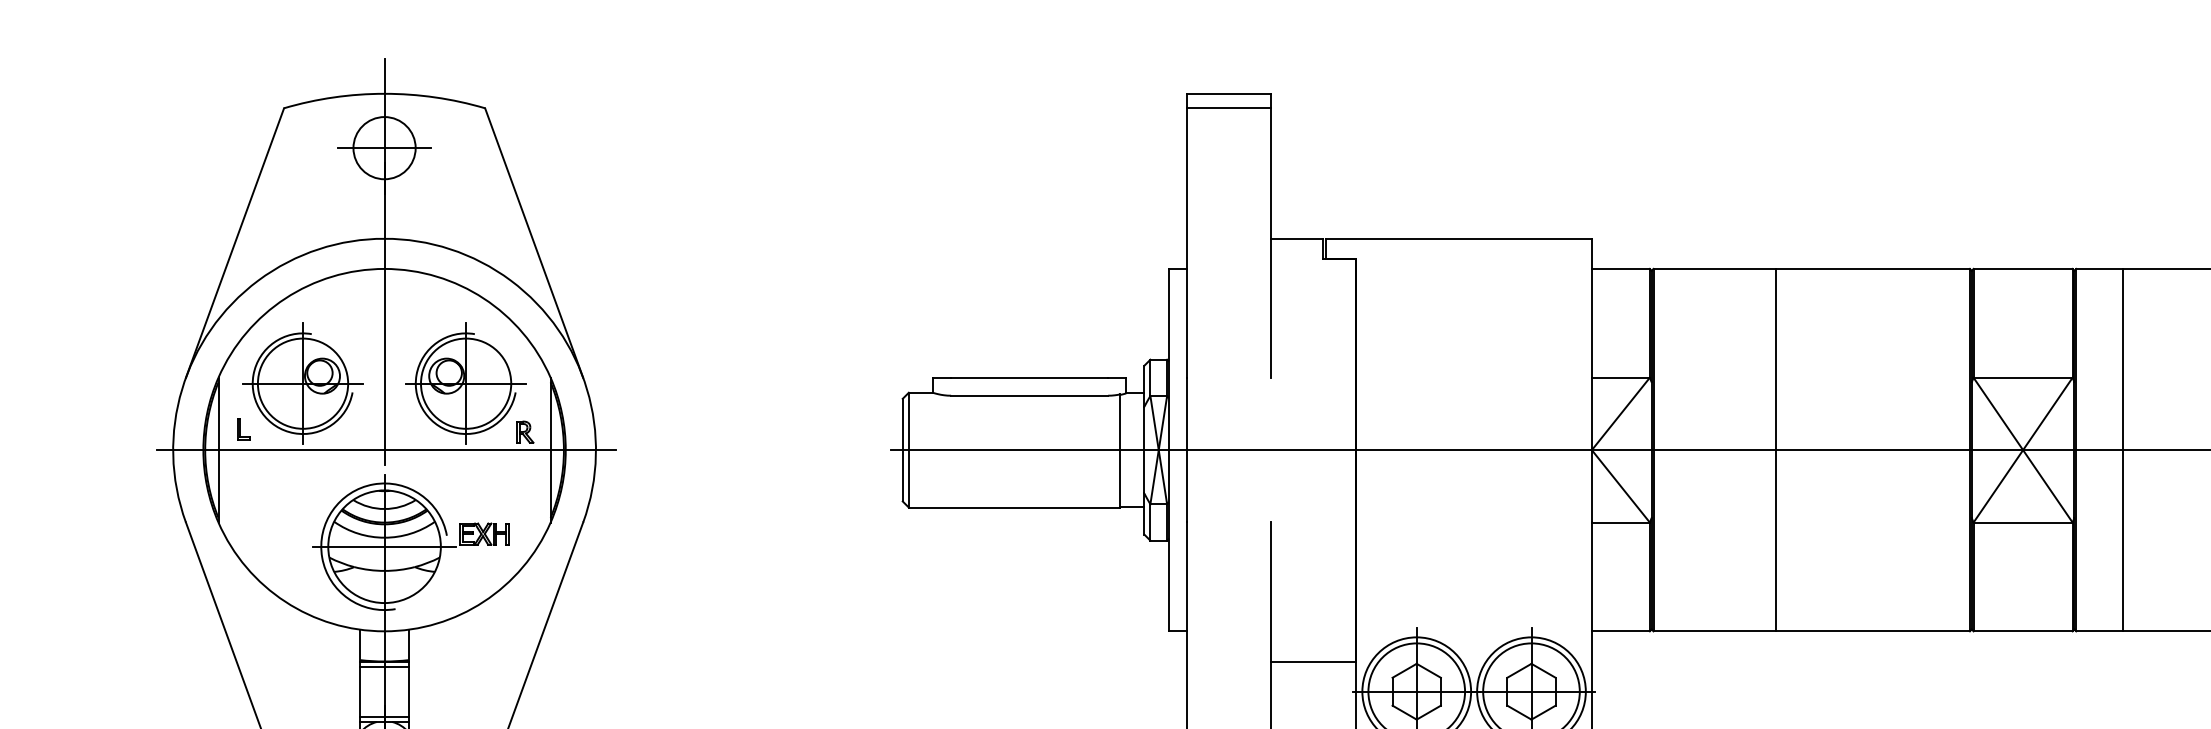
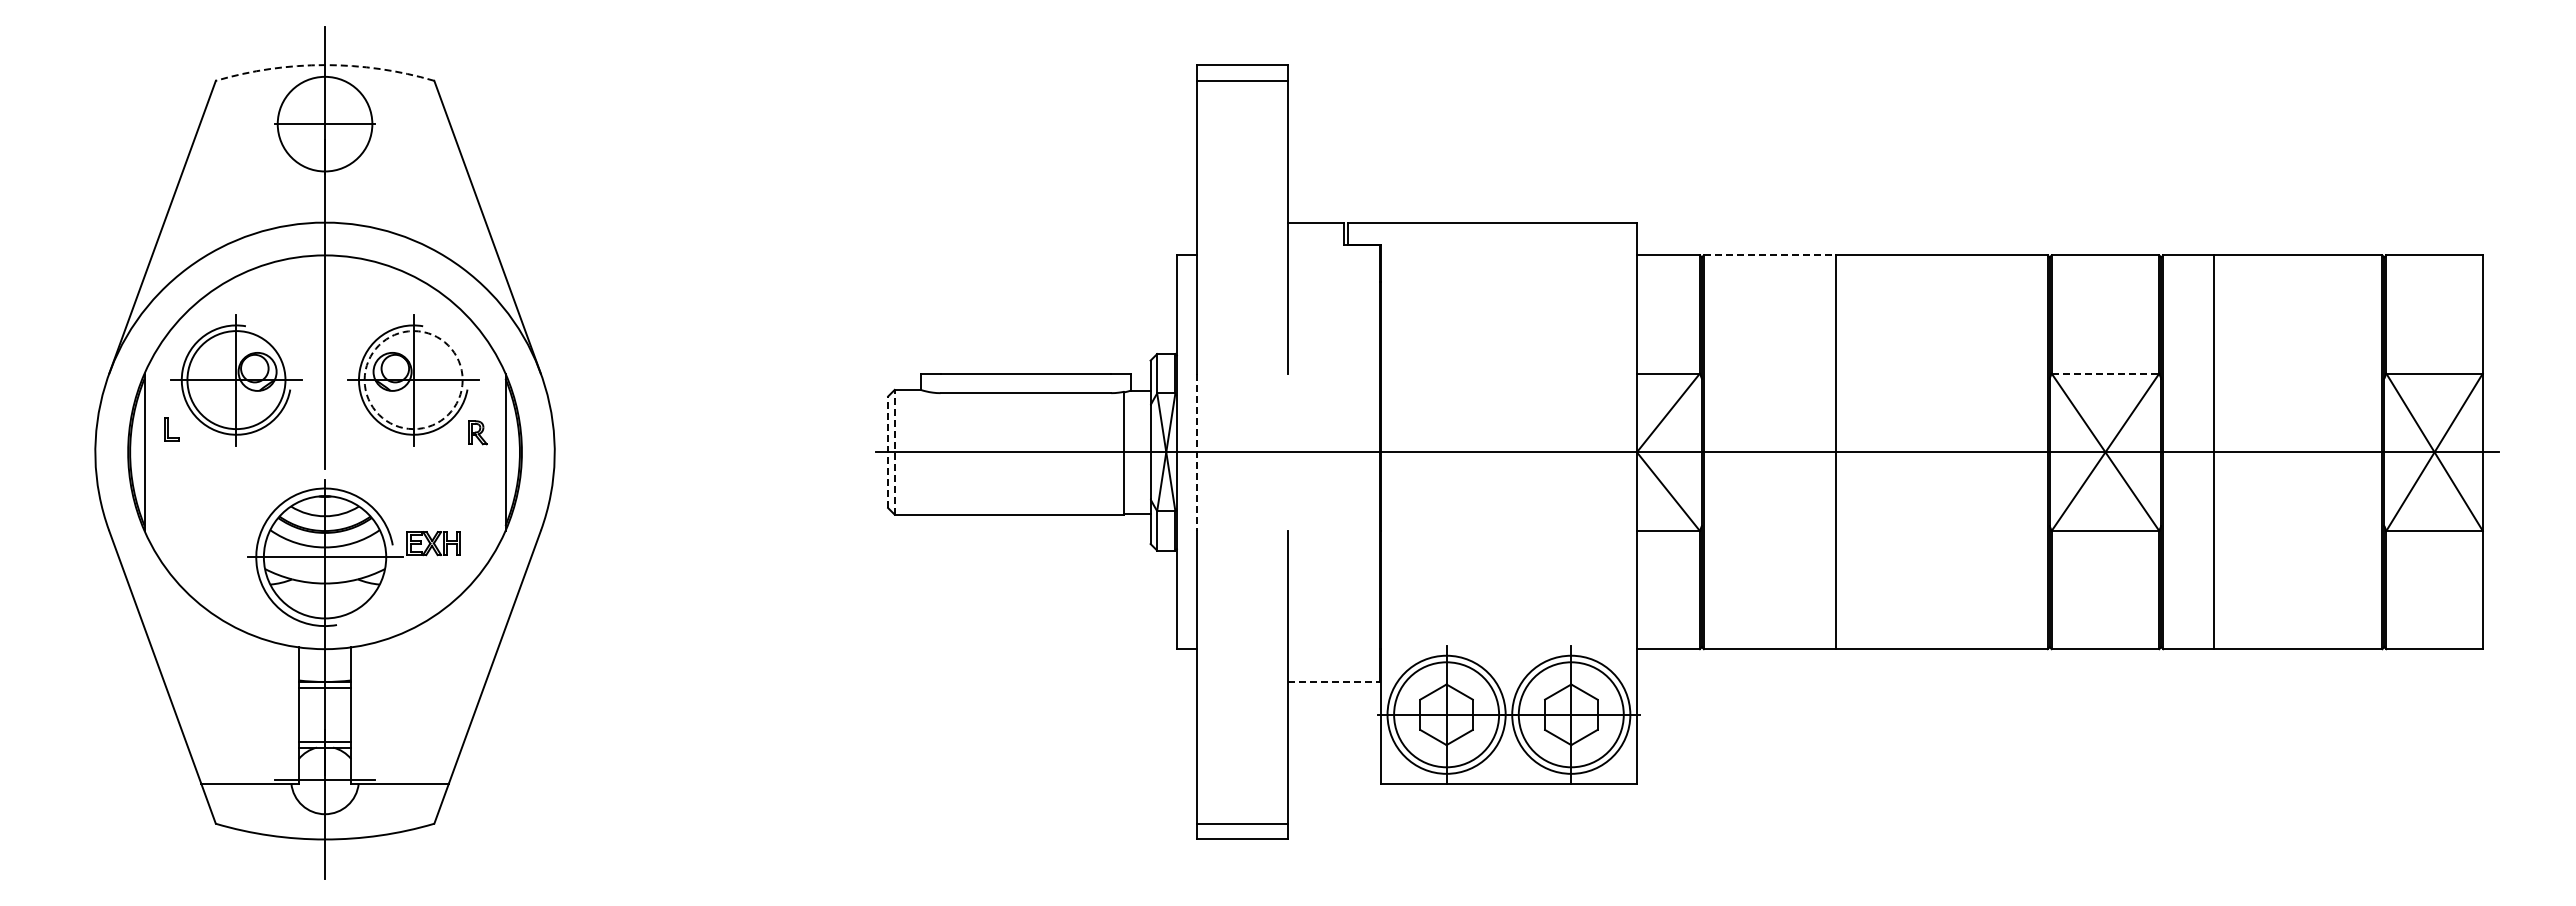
arc: (384, 94) -> (325, 65), solid -> dashed
circle: (384, 147) -> (324, 123), size x1.4
line: (1714, 269) -> (1770, 255), solid -> dashed
line: (2023, 377) -> (2105, 373), solid -> dashed
circle: (465, 384) -> (413, 380), solid -> dashed
line: (908, 449) -> (894, 451), solid -> dashed
line: (385, 450) -> (326, 452), removed
line: (903, 450) -> (888, 452), solid -> dashed
line: (1186, 450) -> (1196, 452), solid -> dashed
line: (1313, 661) -> (1334, 681), solid -> dashed

